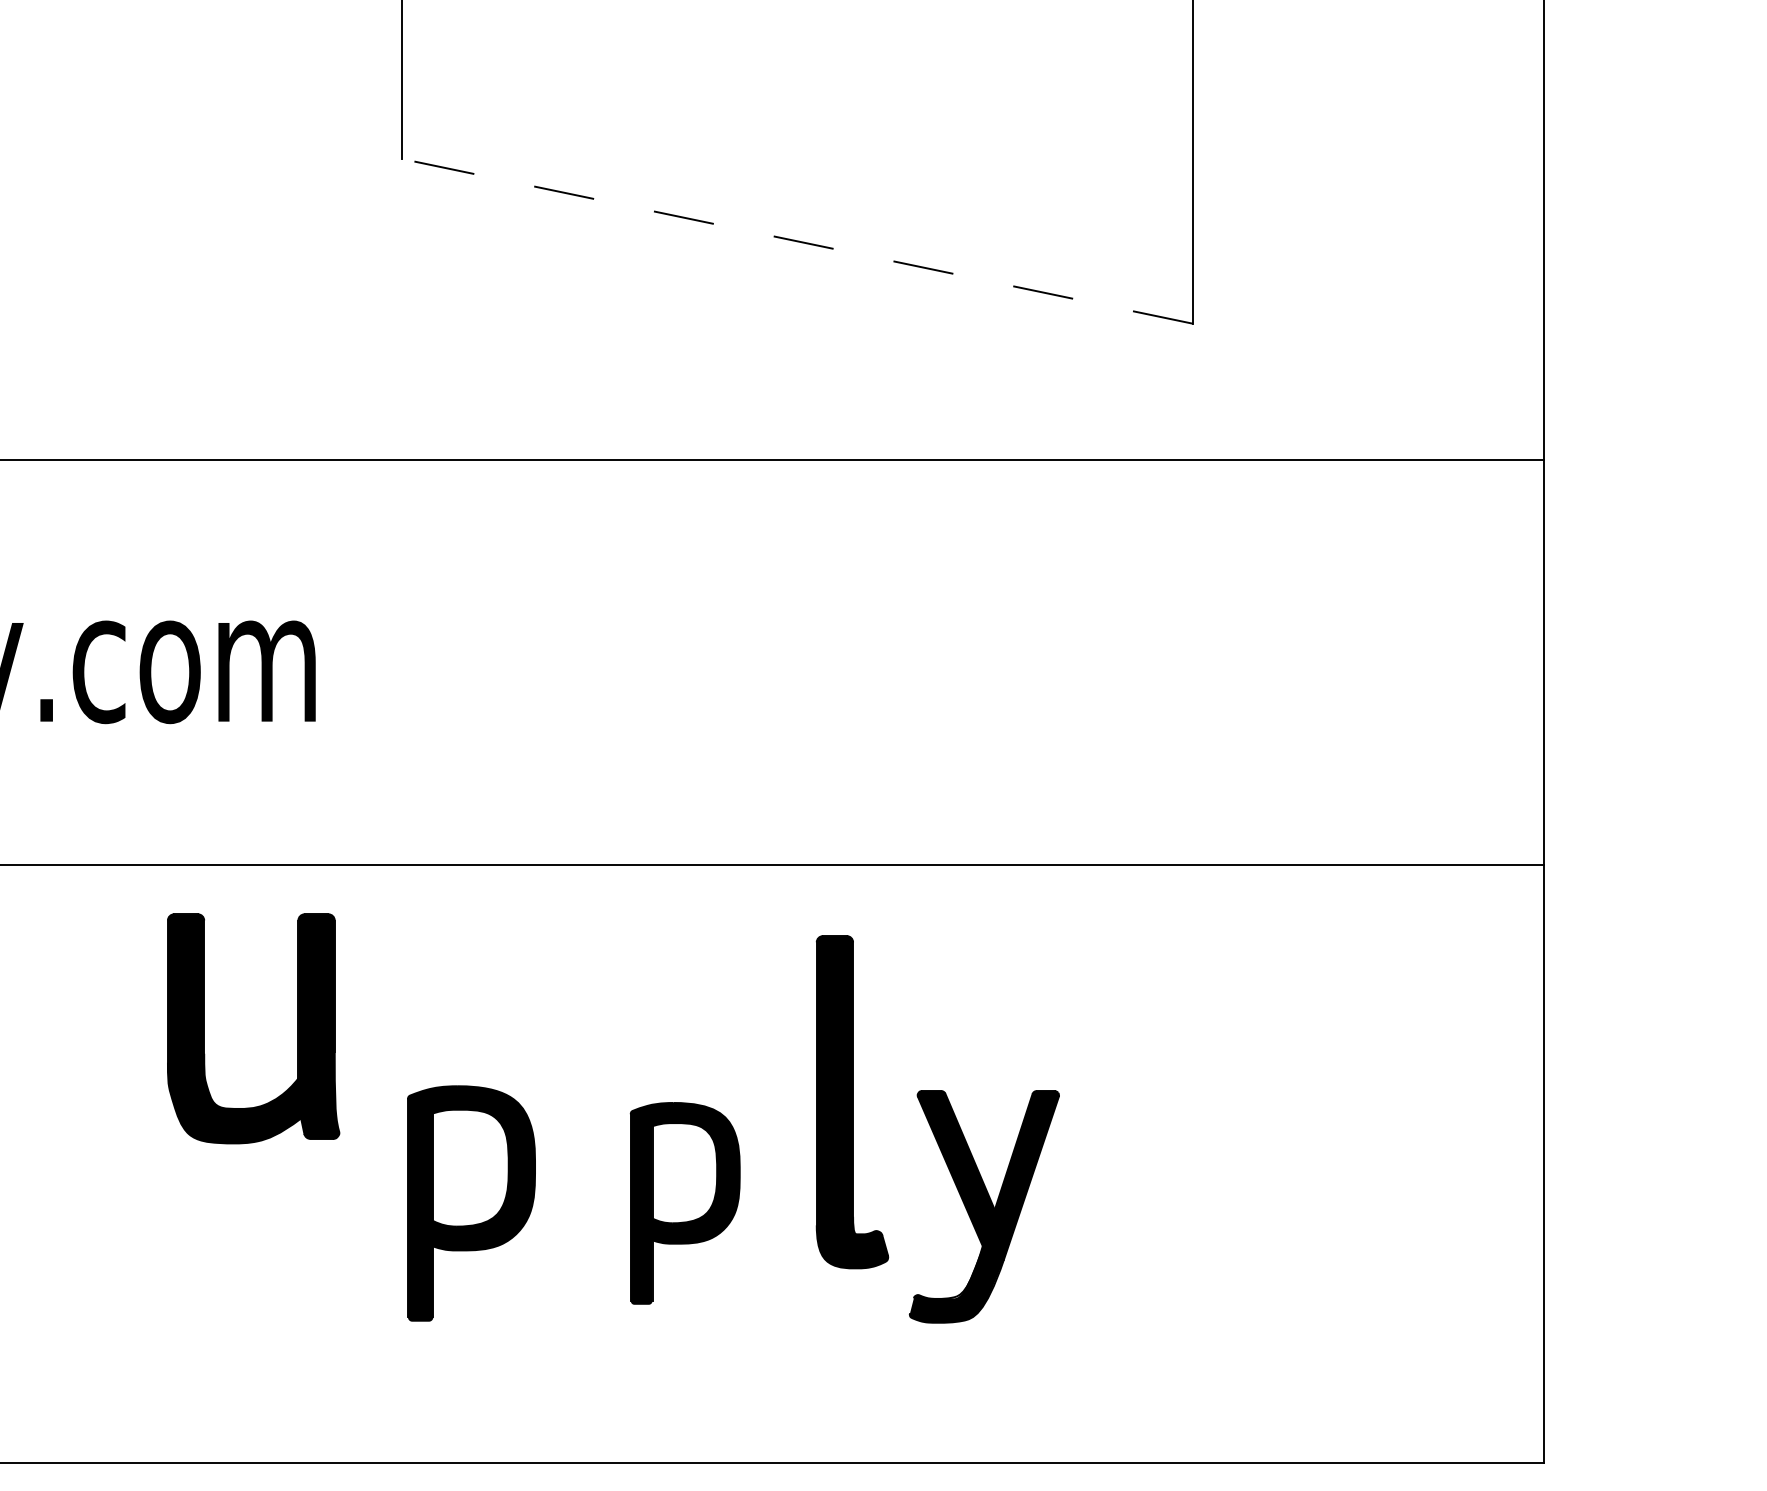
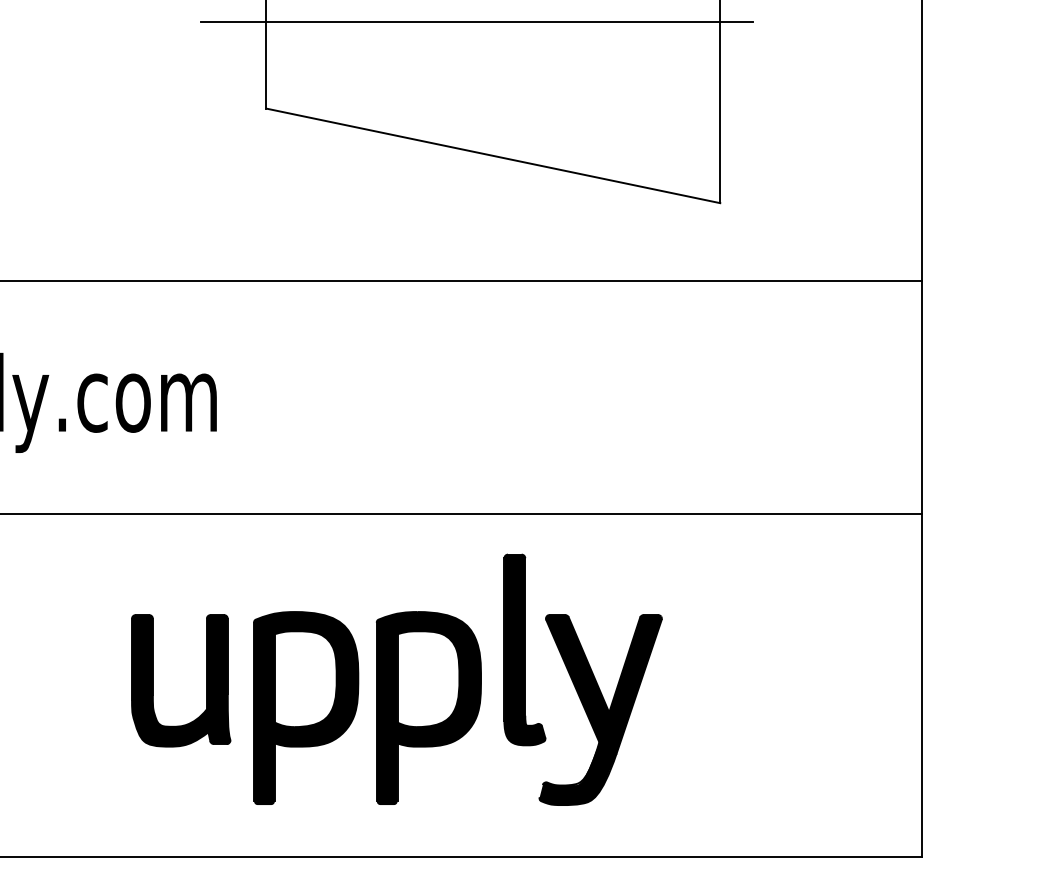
line: (769, 8) -> (477, 22), added
line: (797, 240) -> (493, 155), dashed -> solid
part: (297, 1028) -> (206, 680), moved
part: (471, 1202) -> (306, 707), size x1.43
part: (684, 1202) -> (428, 707), size x1.67
part: (984, 1205) -> (600, 709), size x1.43

